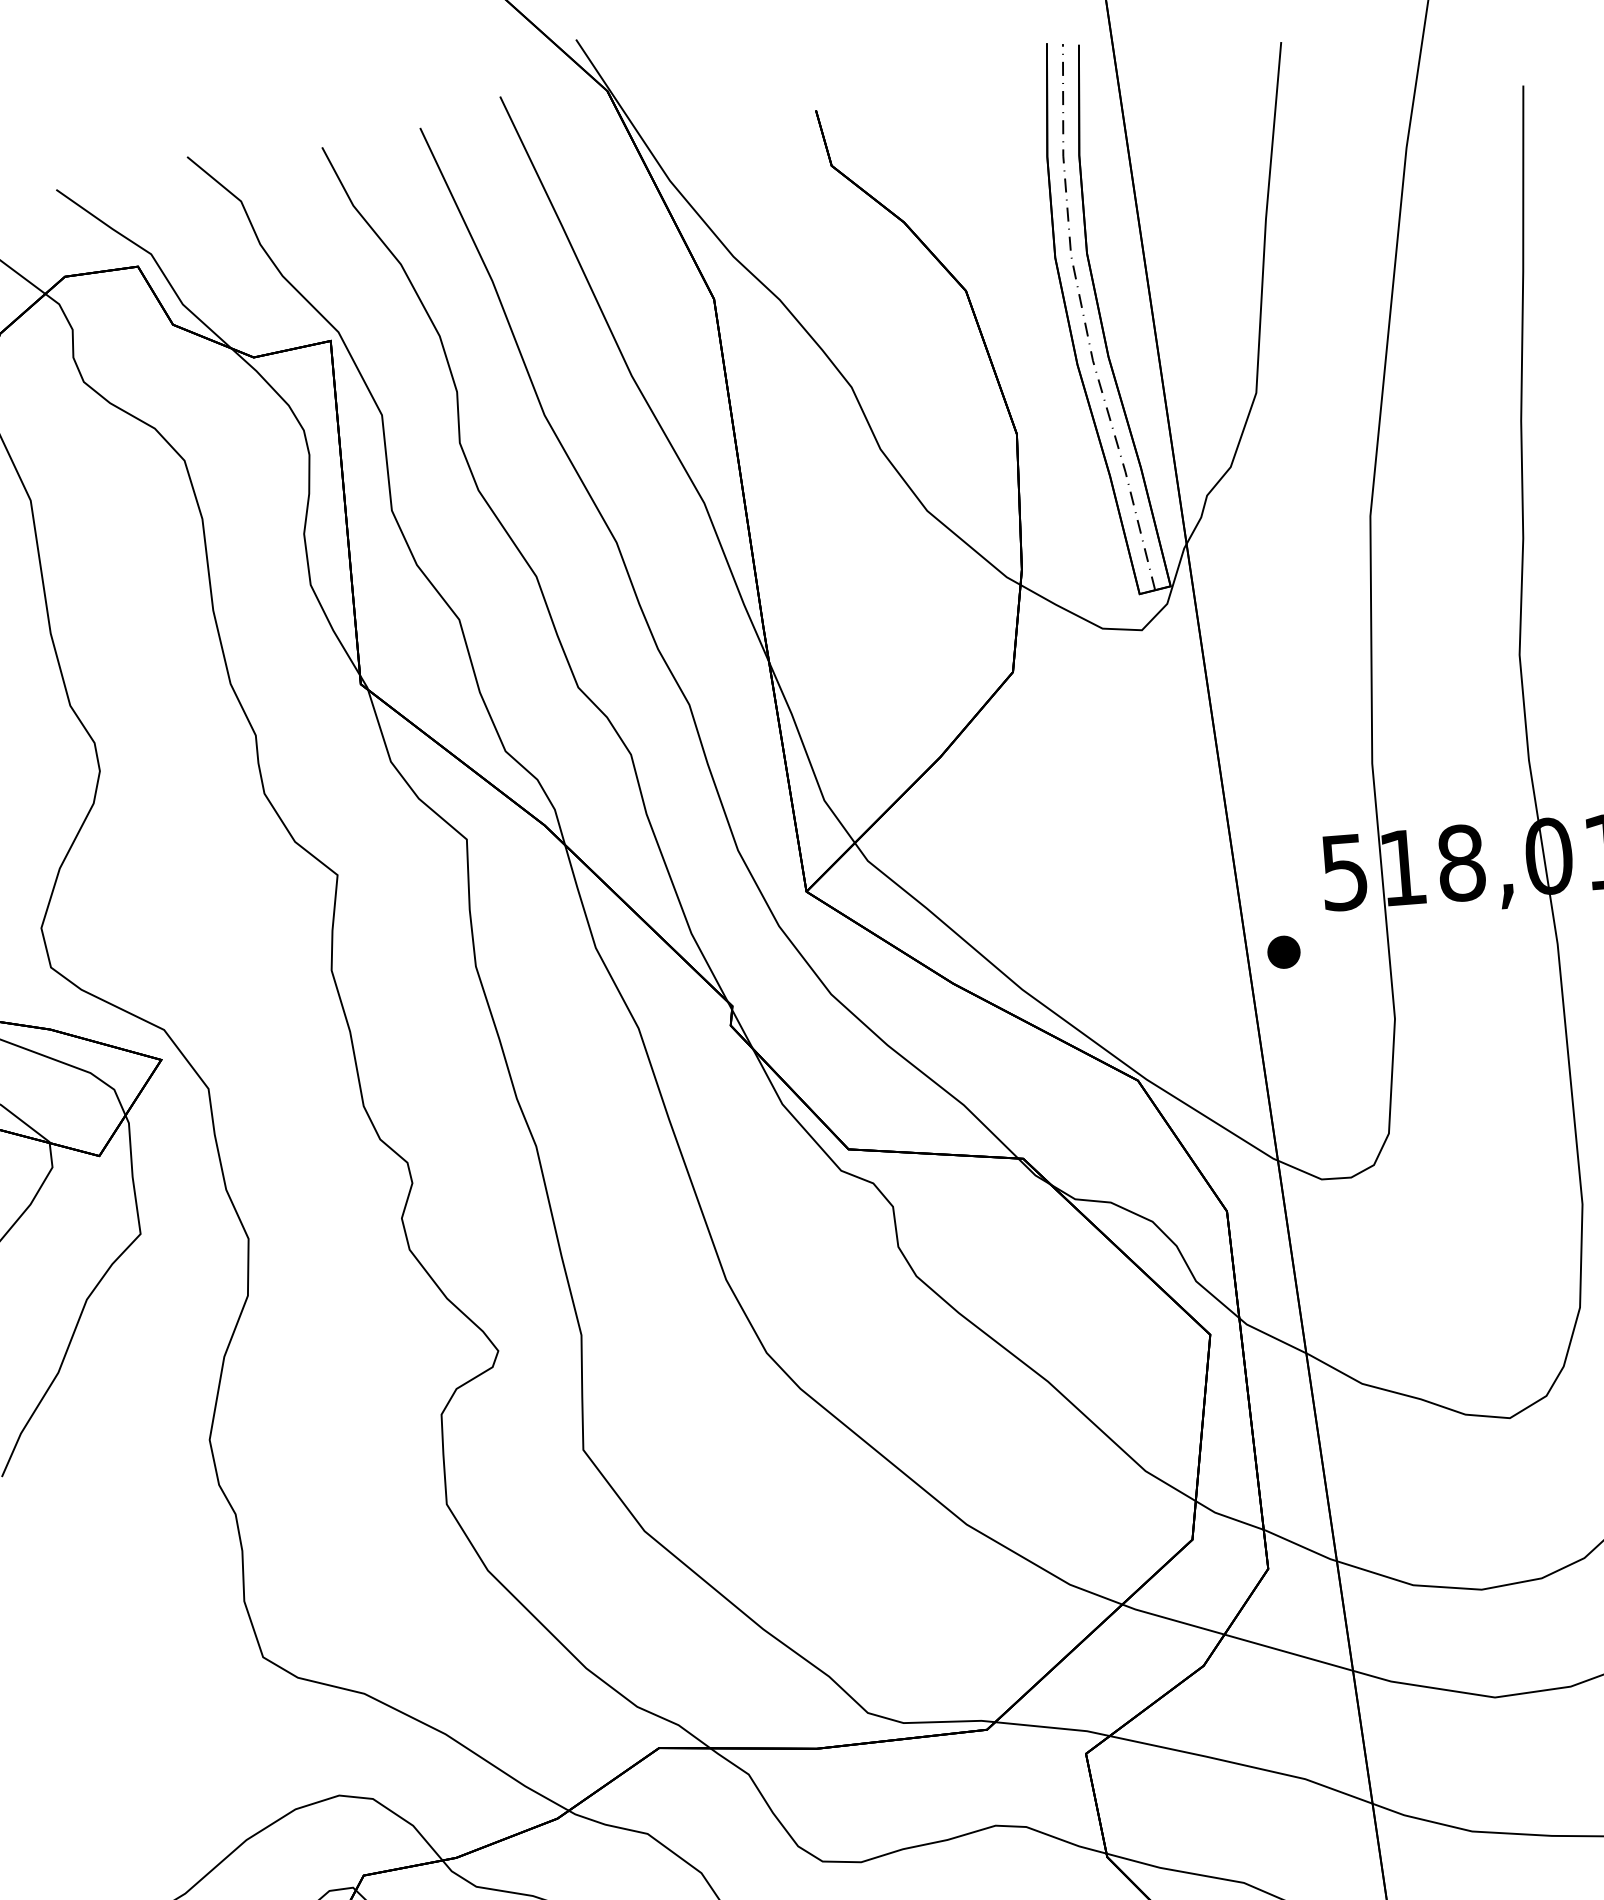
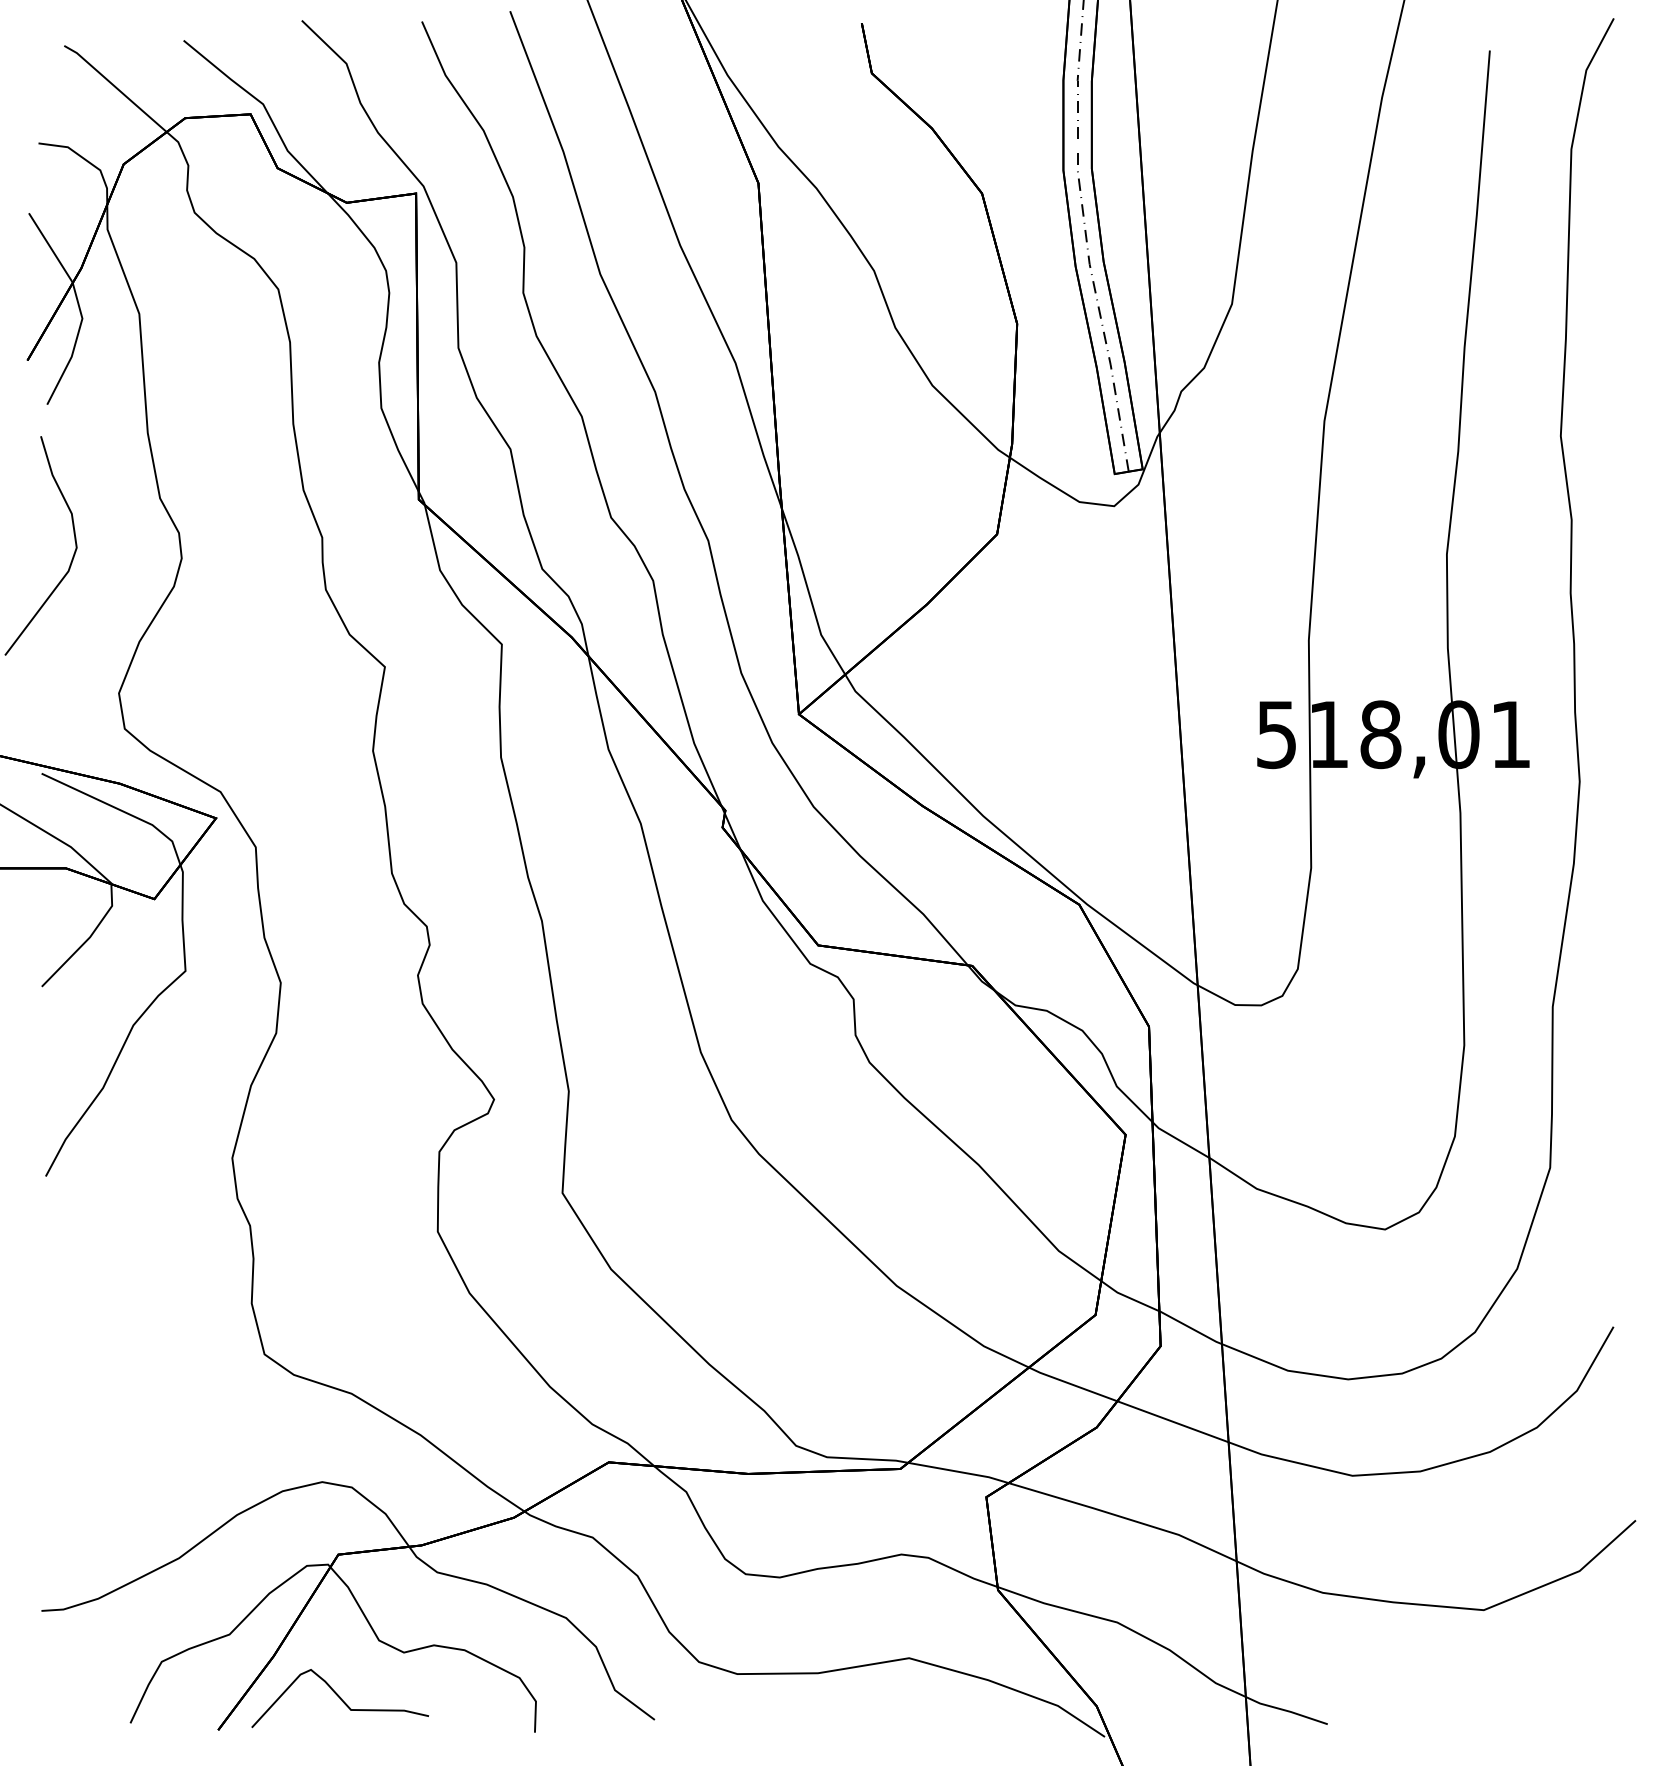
part: (1283, 951) -> (1217, 800), removed

